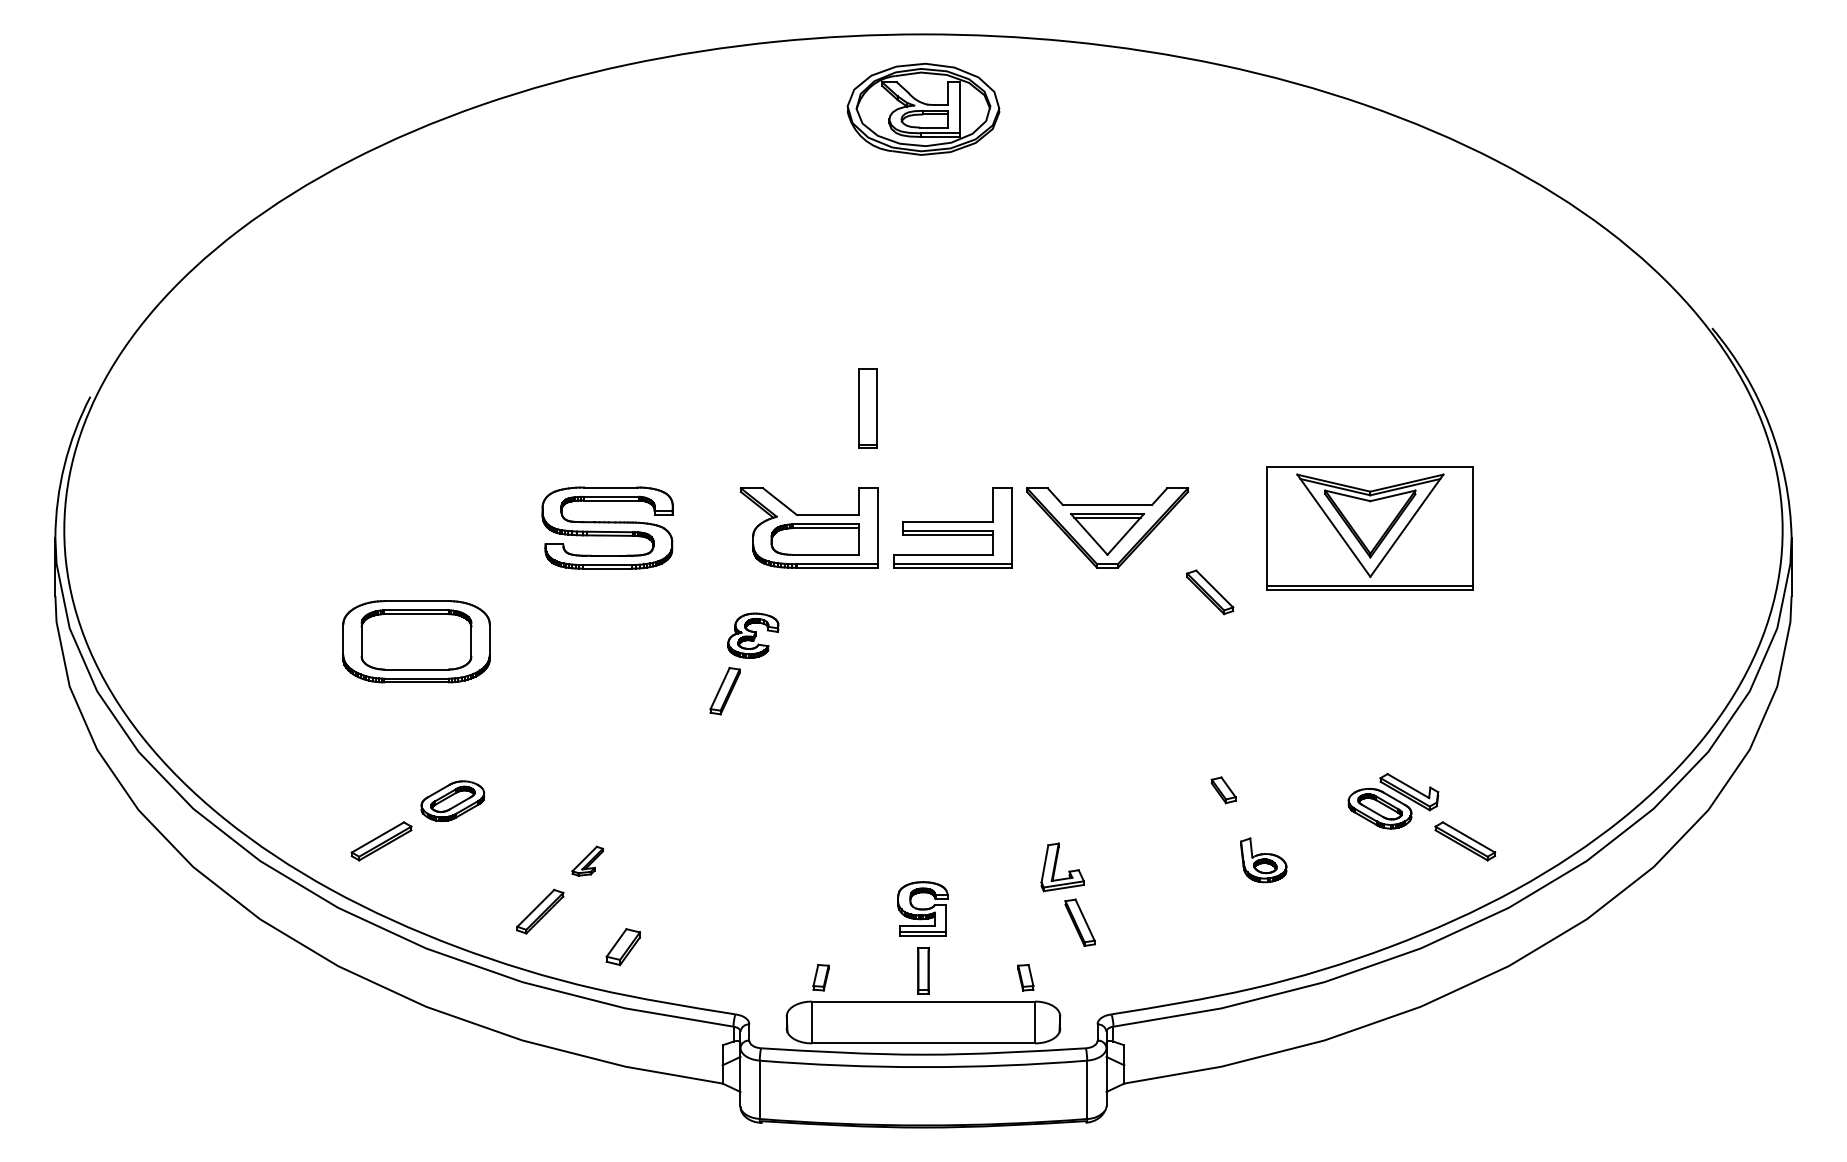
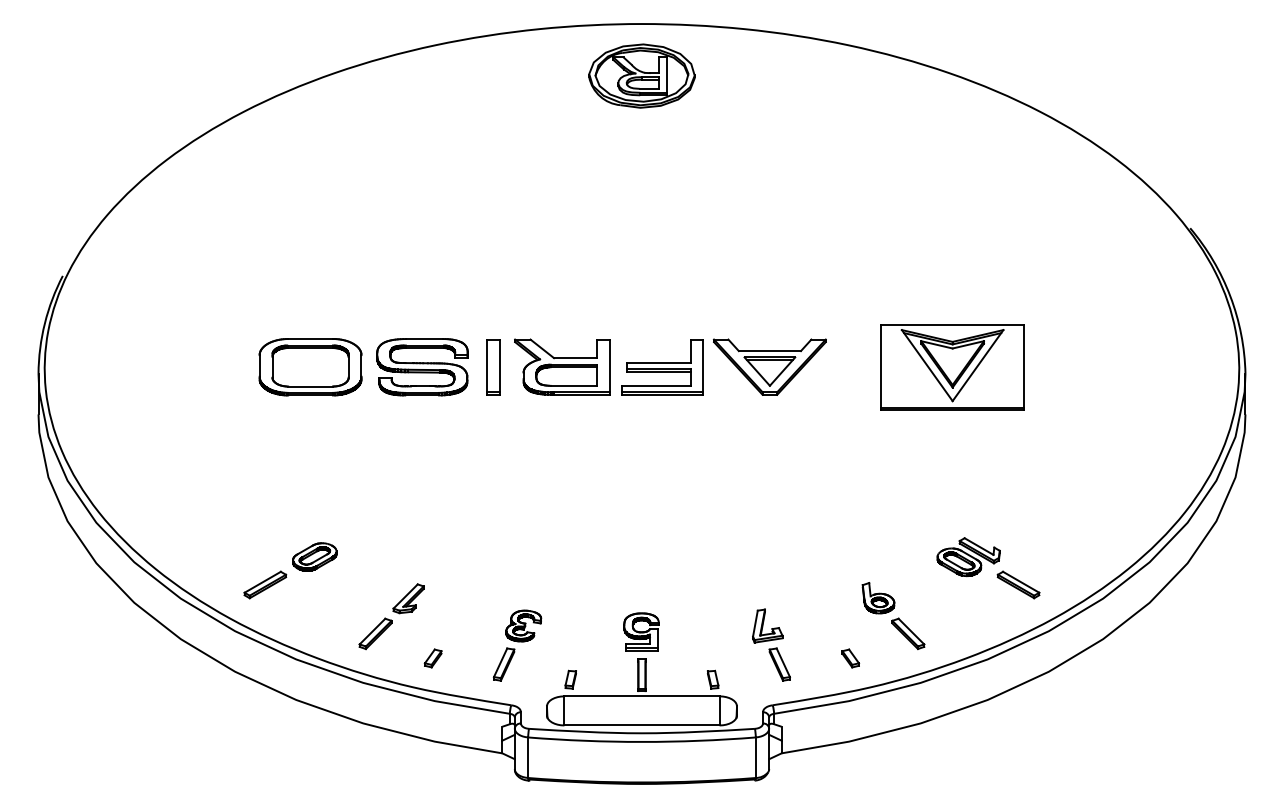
part: (868, 409) -> (493, 367), moved
part: (1210, 591) -> (908, 633), moved
part: (416, 642) -> (310, 367), moved
part: (744, 663) -> (517, 645), moved
part: (1223, 790) -> (850, 658), moved
part: (587, 860) -> (408, 598), size x1.43
part: (1068, 893) -> (771, 644), moved
part: (622, 947) -> (432, 658), size x0.71

